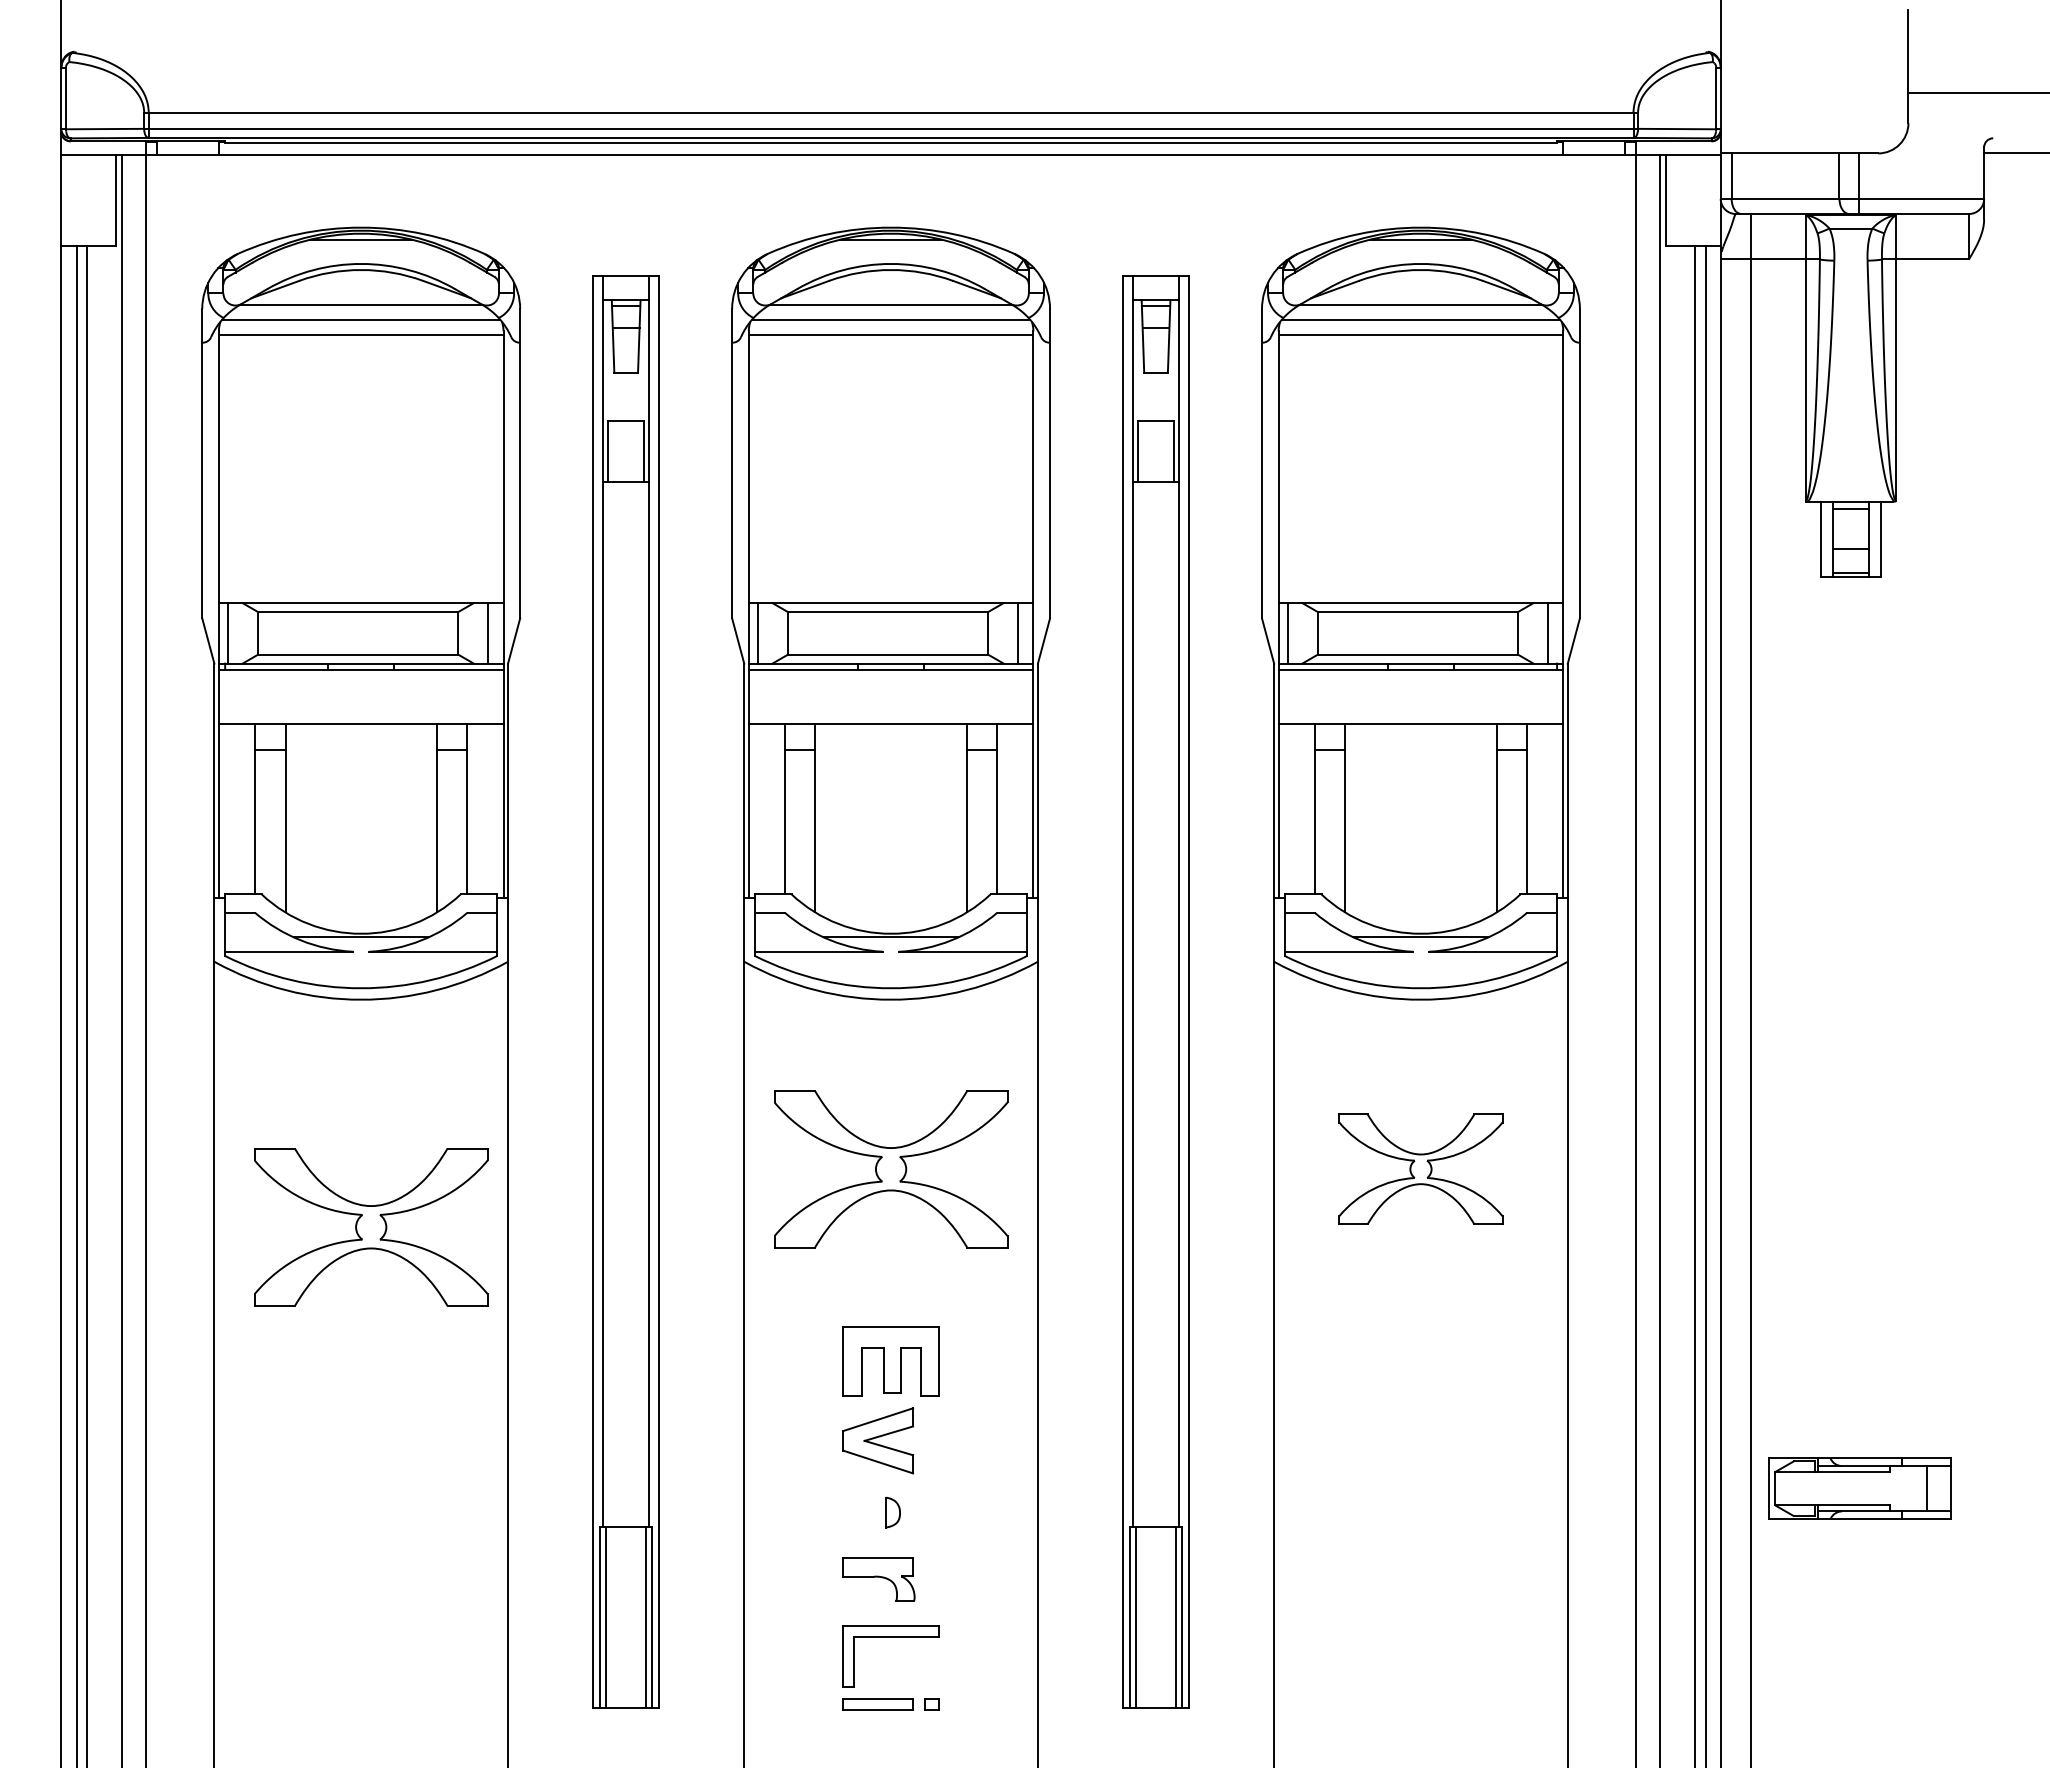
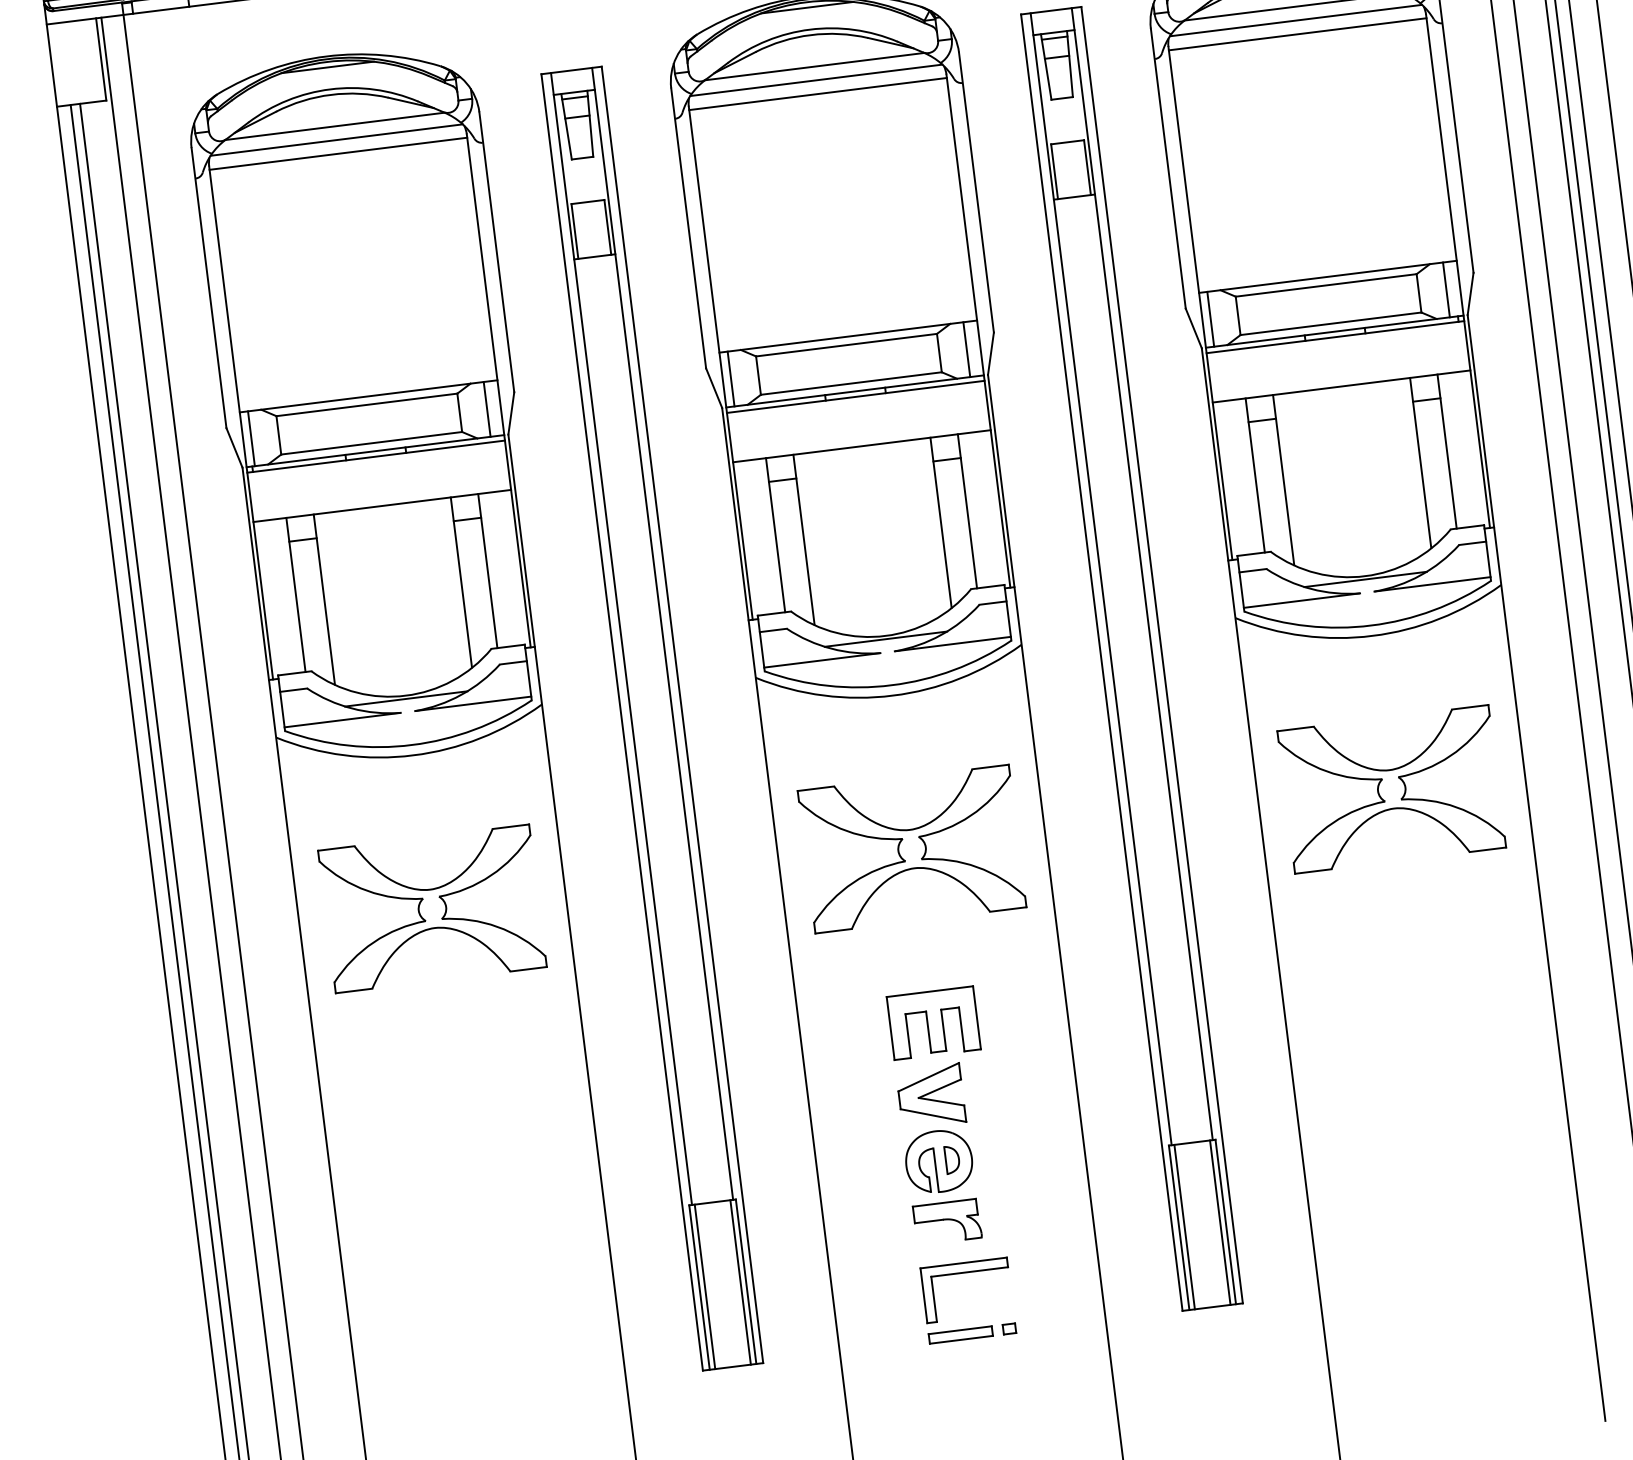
part: (1420, 1169) -> (1391, 789), size x1.43
part: (371, 1227) -> (432, 909), moved
part: (878, 1512) -> (939, 1161), added

